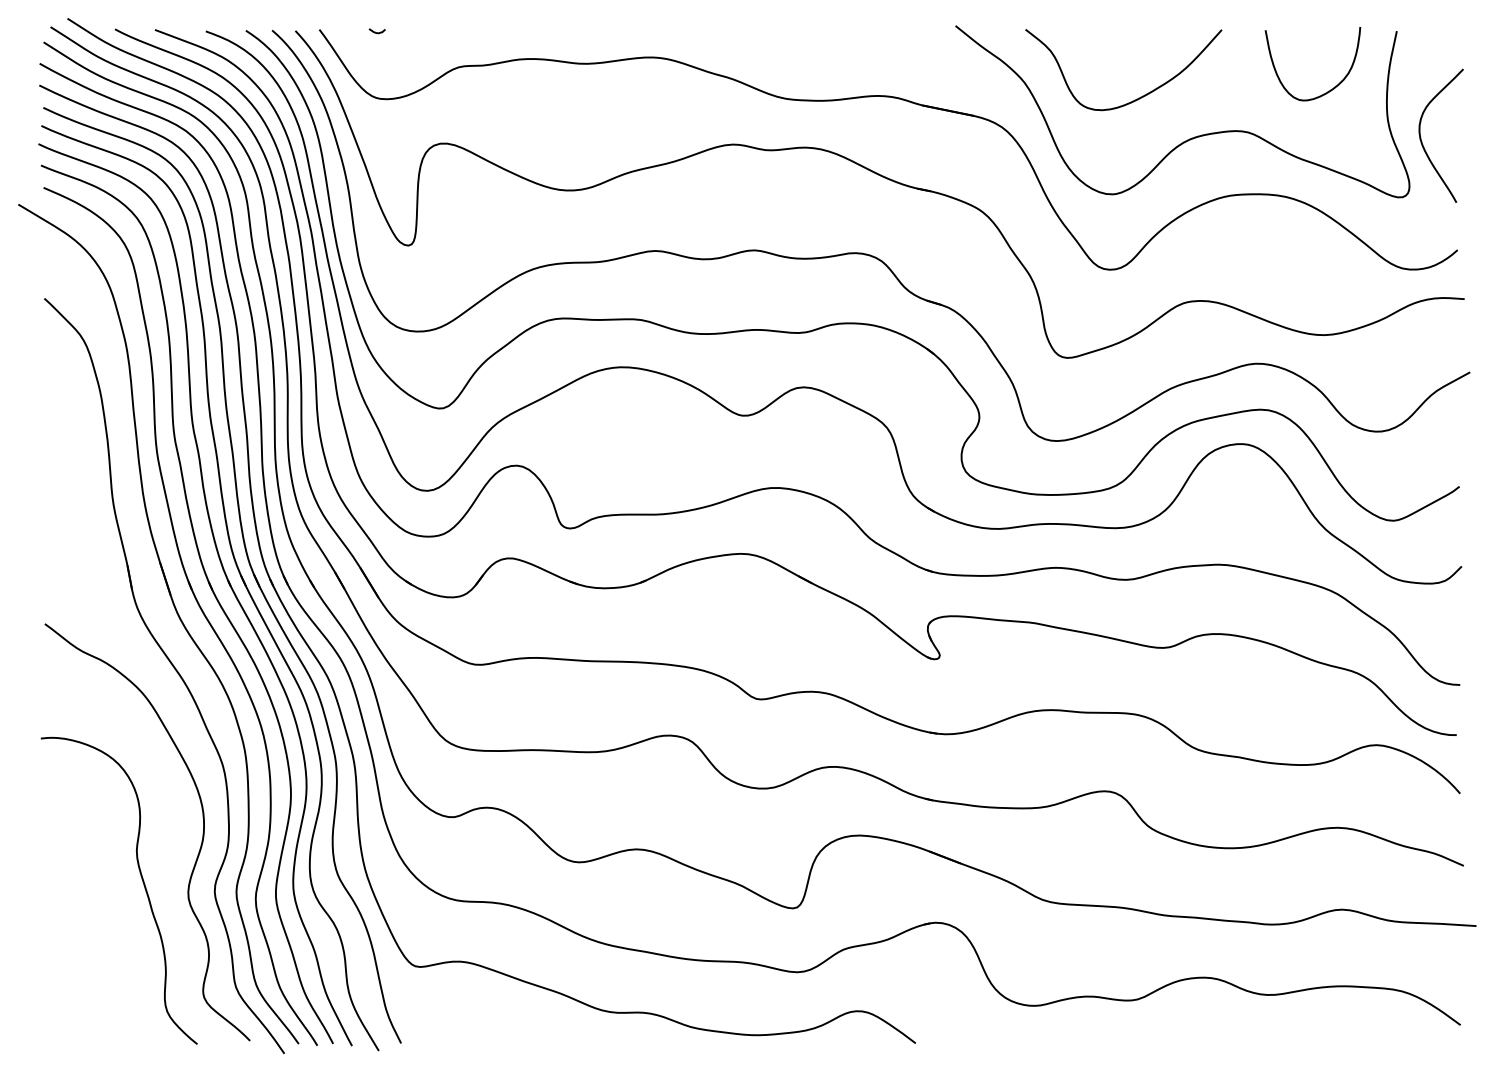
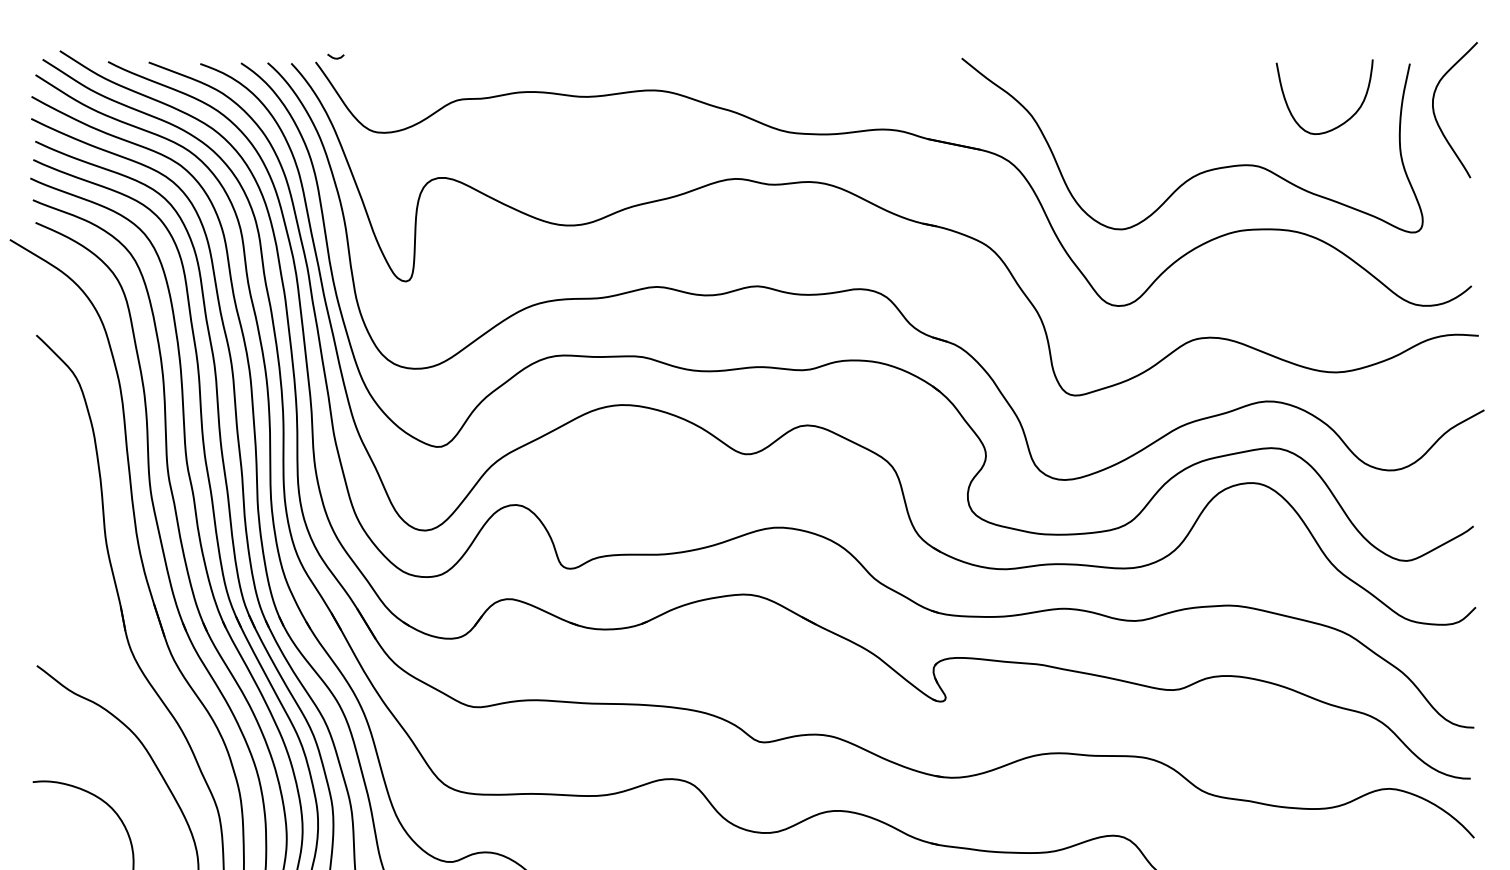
curve: (375, 31) -> (334, 56), moved
curve: (1134, 99) -> (1143, 133), removed
curve: (1422, 141) -> (1435, 115), moved

